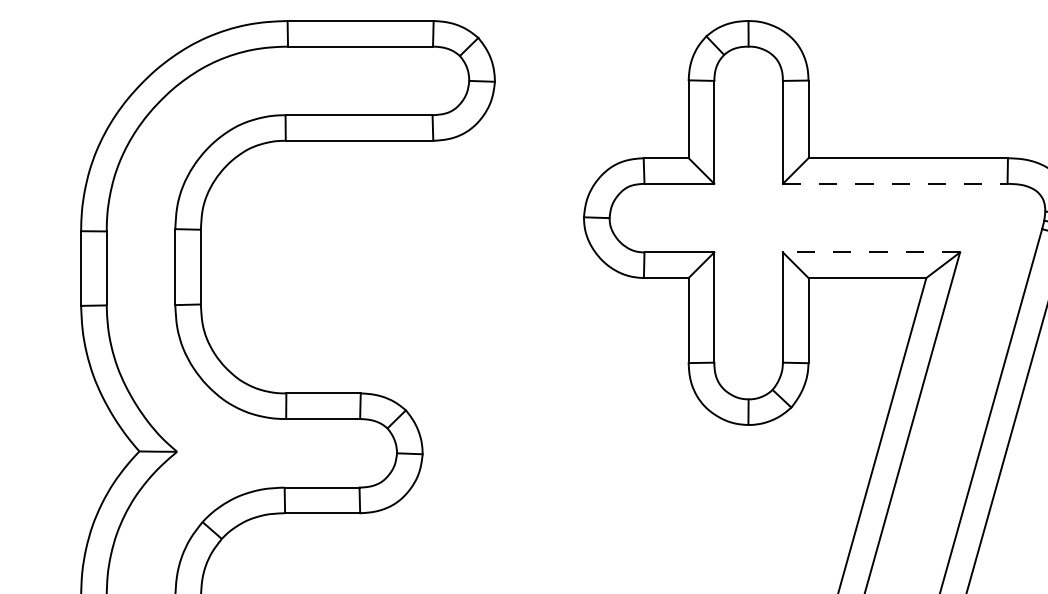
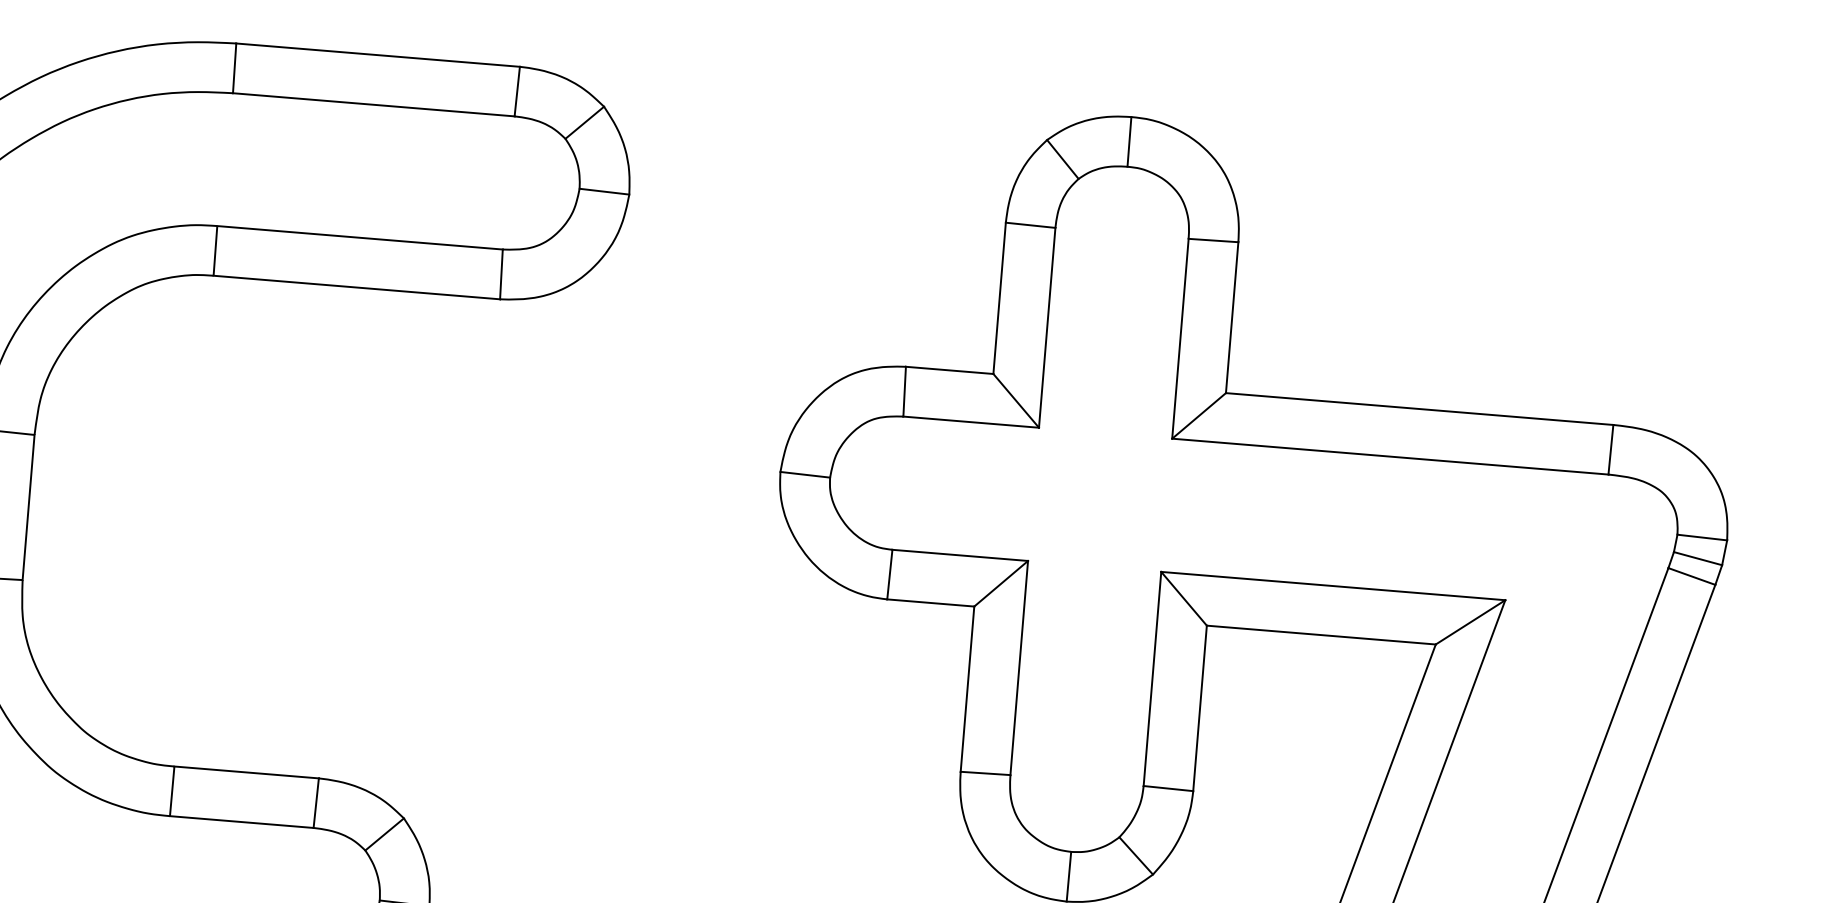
line: (895, 183) -> (1390, 456), dashed -> solid
line: (871, 252) -> (1333, 586), dashed -> solid

